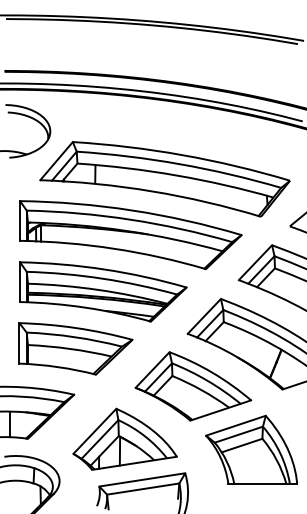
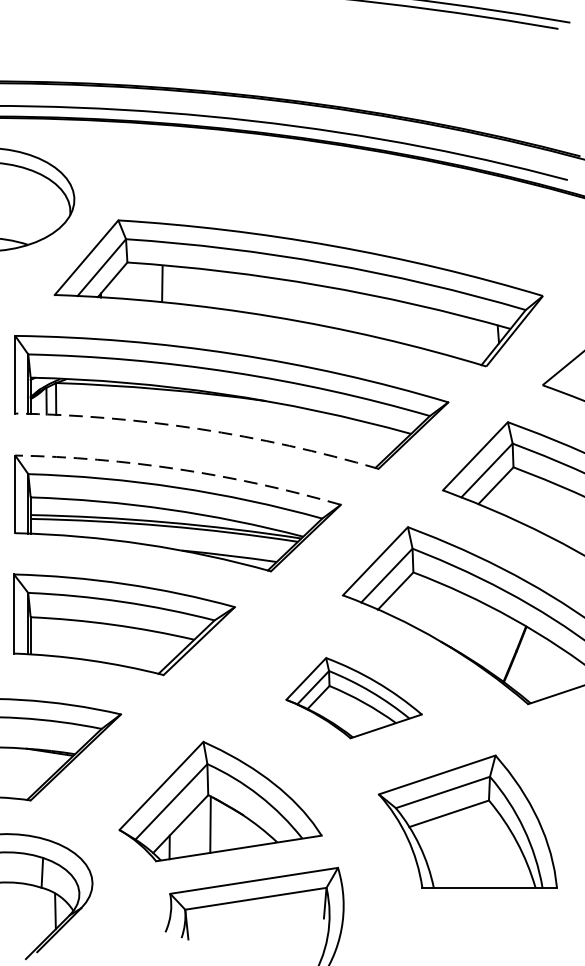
arc: (113, 248) -> (197, 428), solid -> dashed
arc: (104, 269) -> (180, 469), solid -> dashed
part: (193, 386) -> (354, 698), size x0.6

